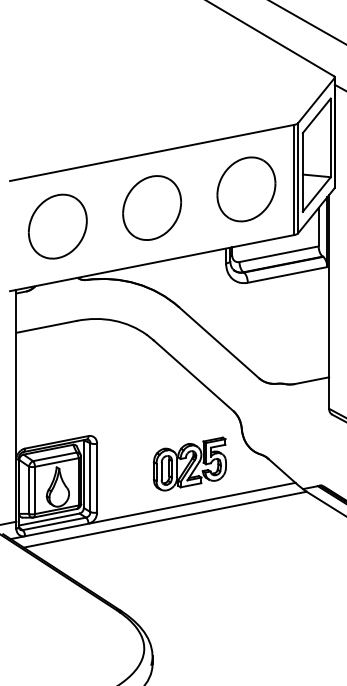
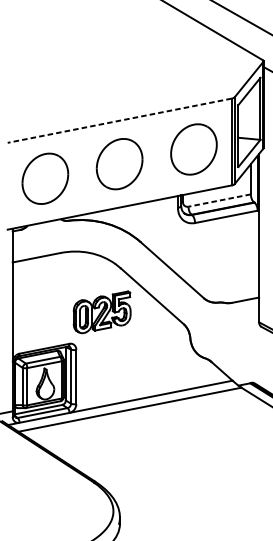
line: (152, 152) -> (119, 120), solid -> dashed
line: (278, 254) -> (219, 200), solid -> dashed
part: (189, 463) -> (101, 311), moved

